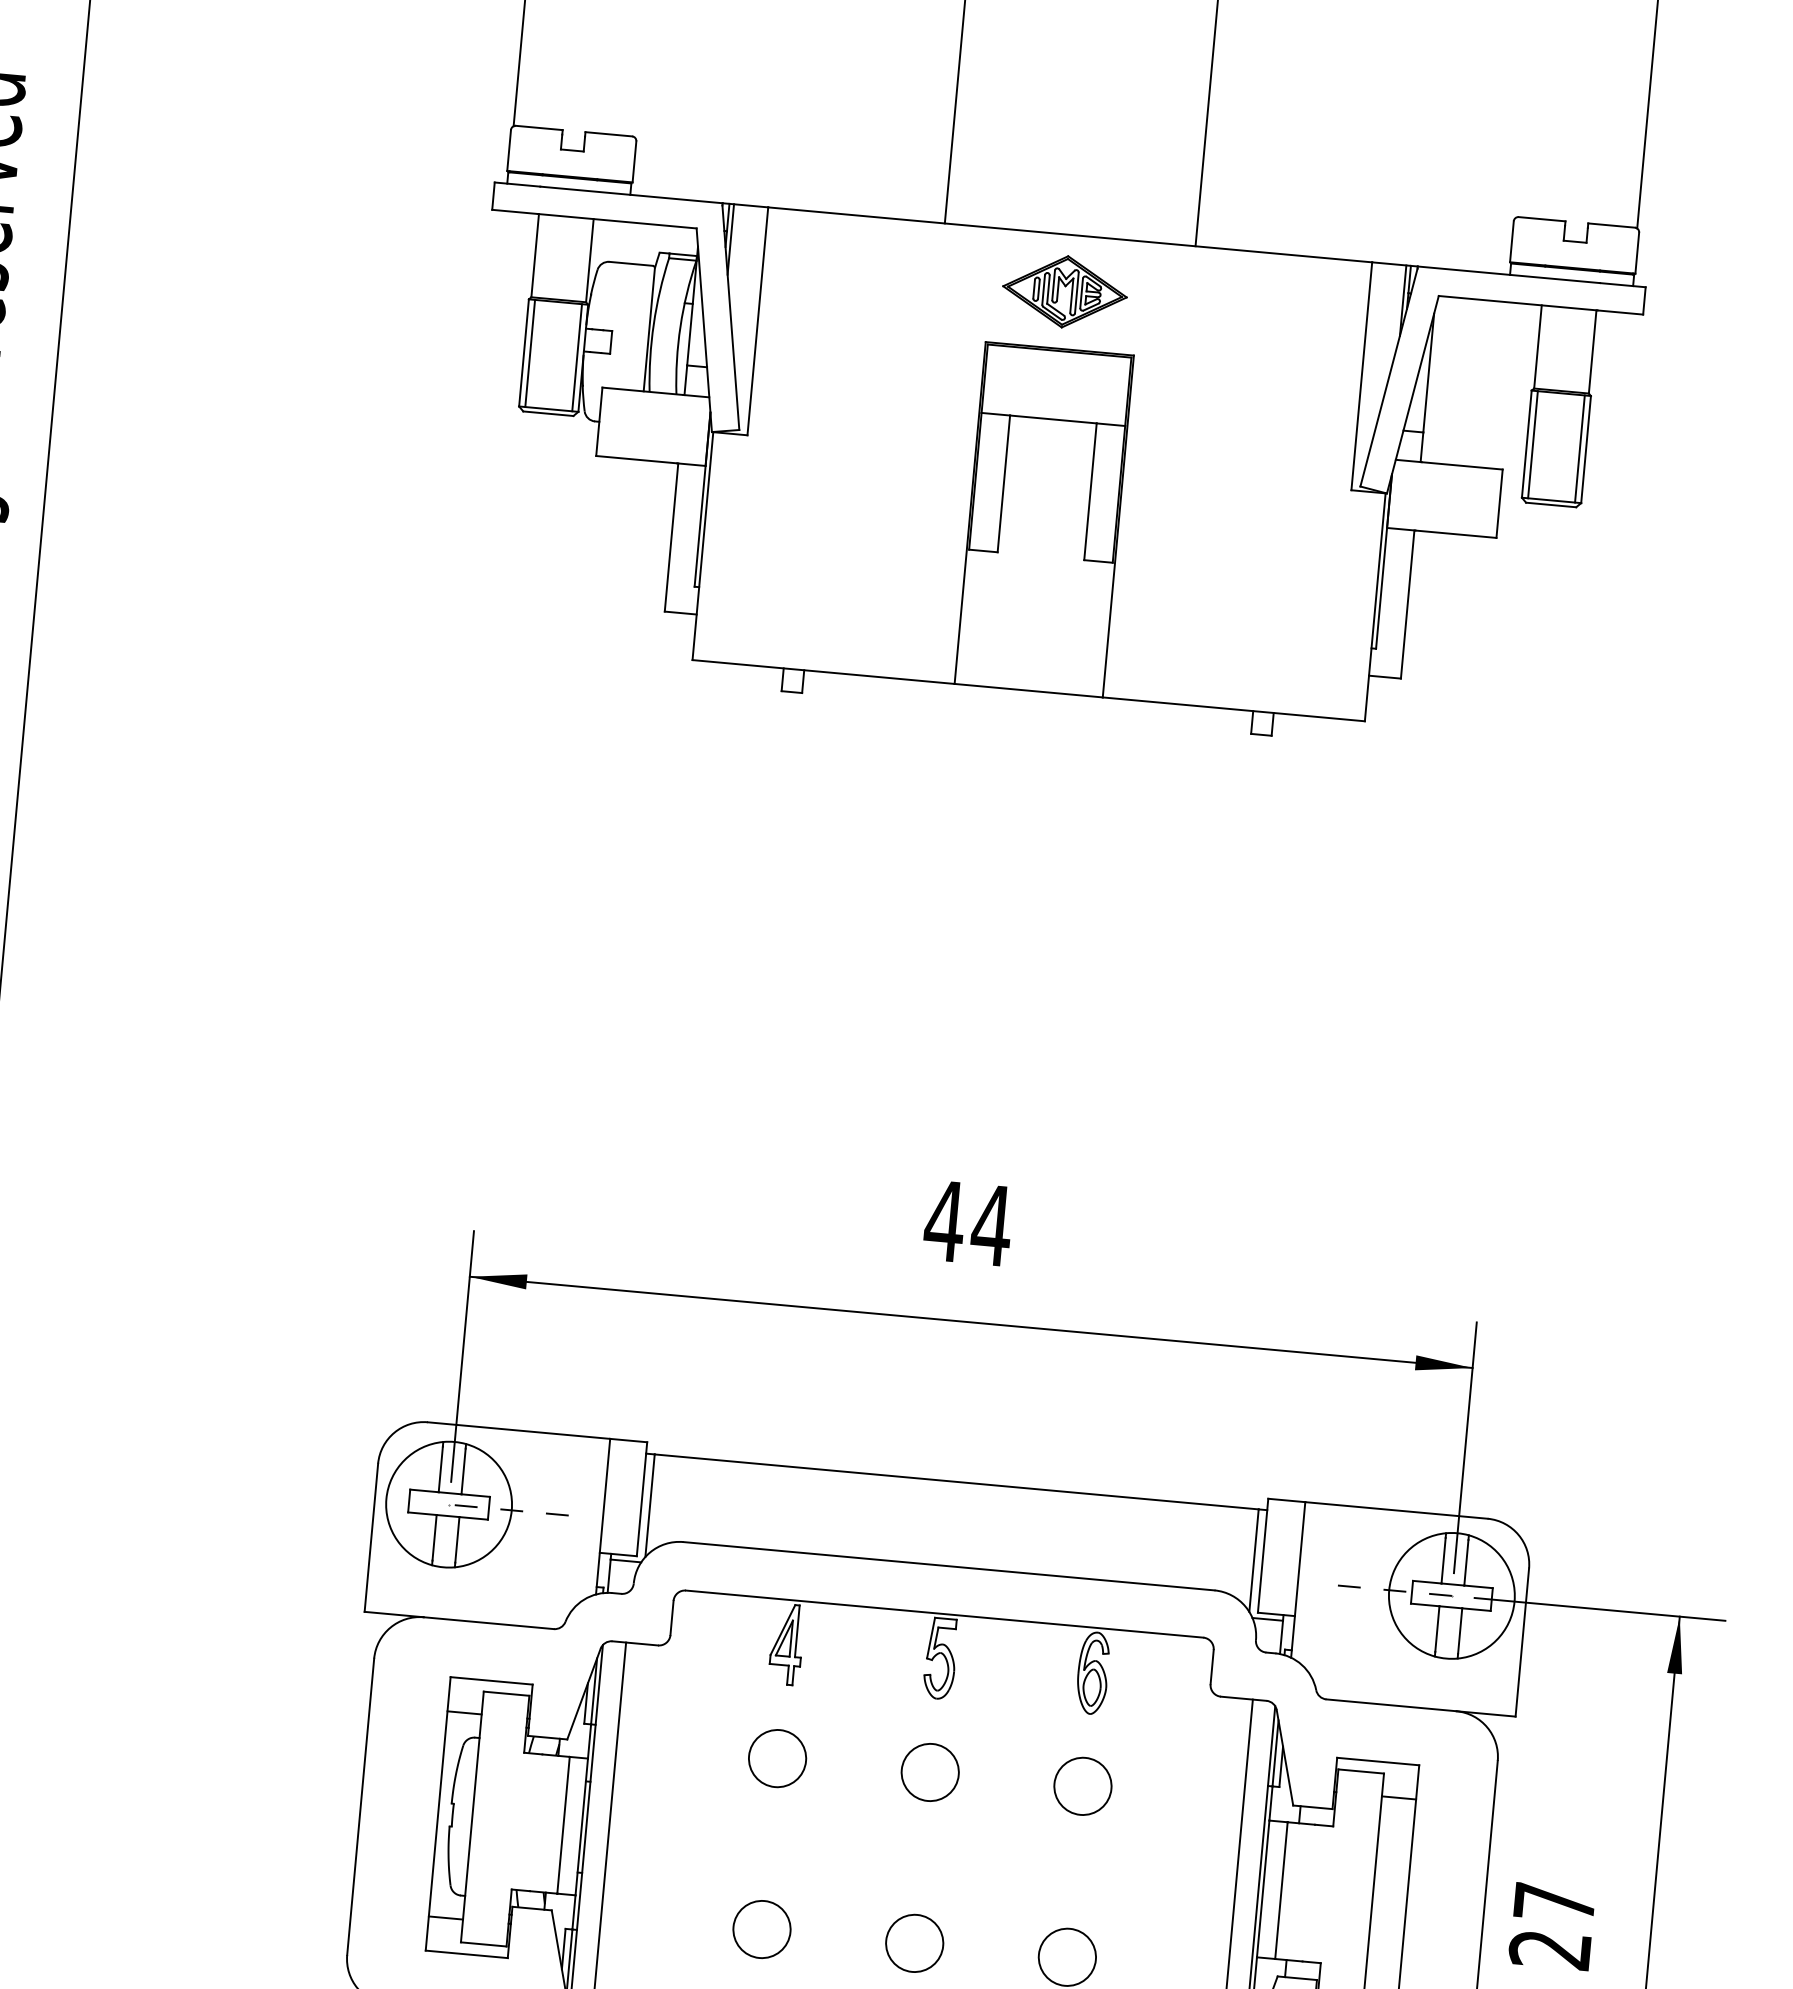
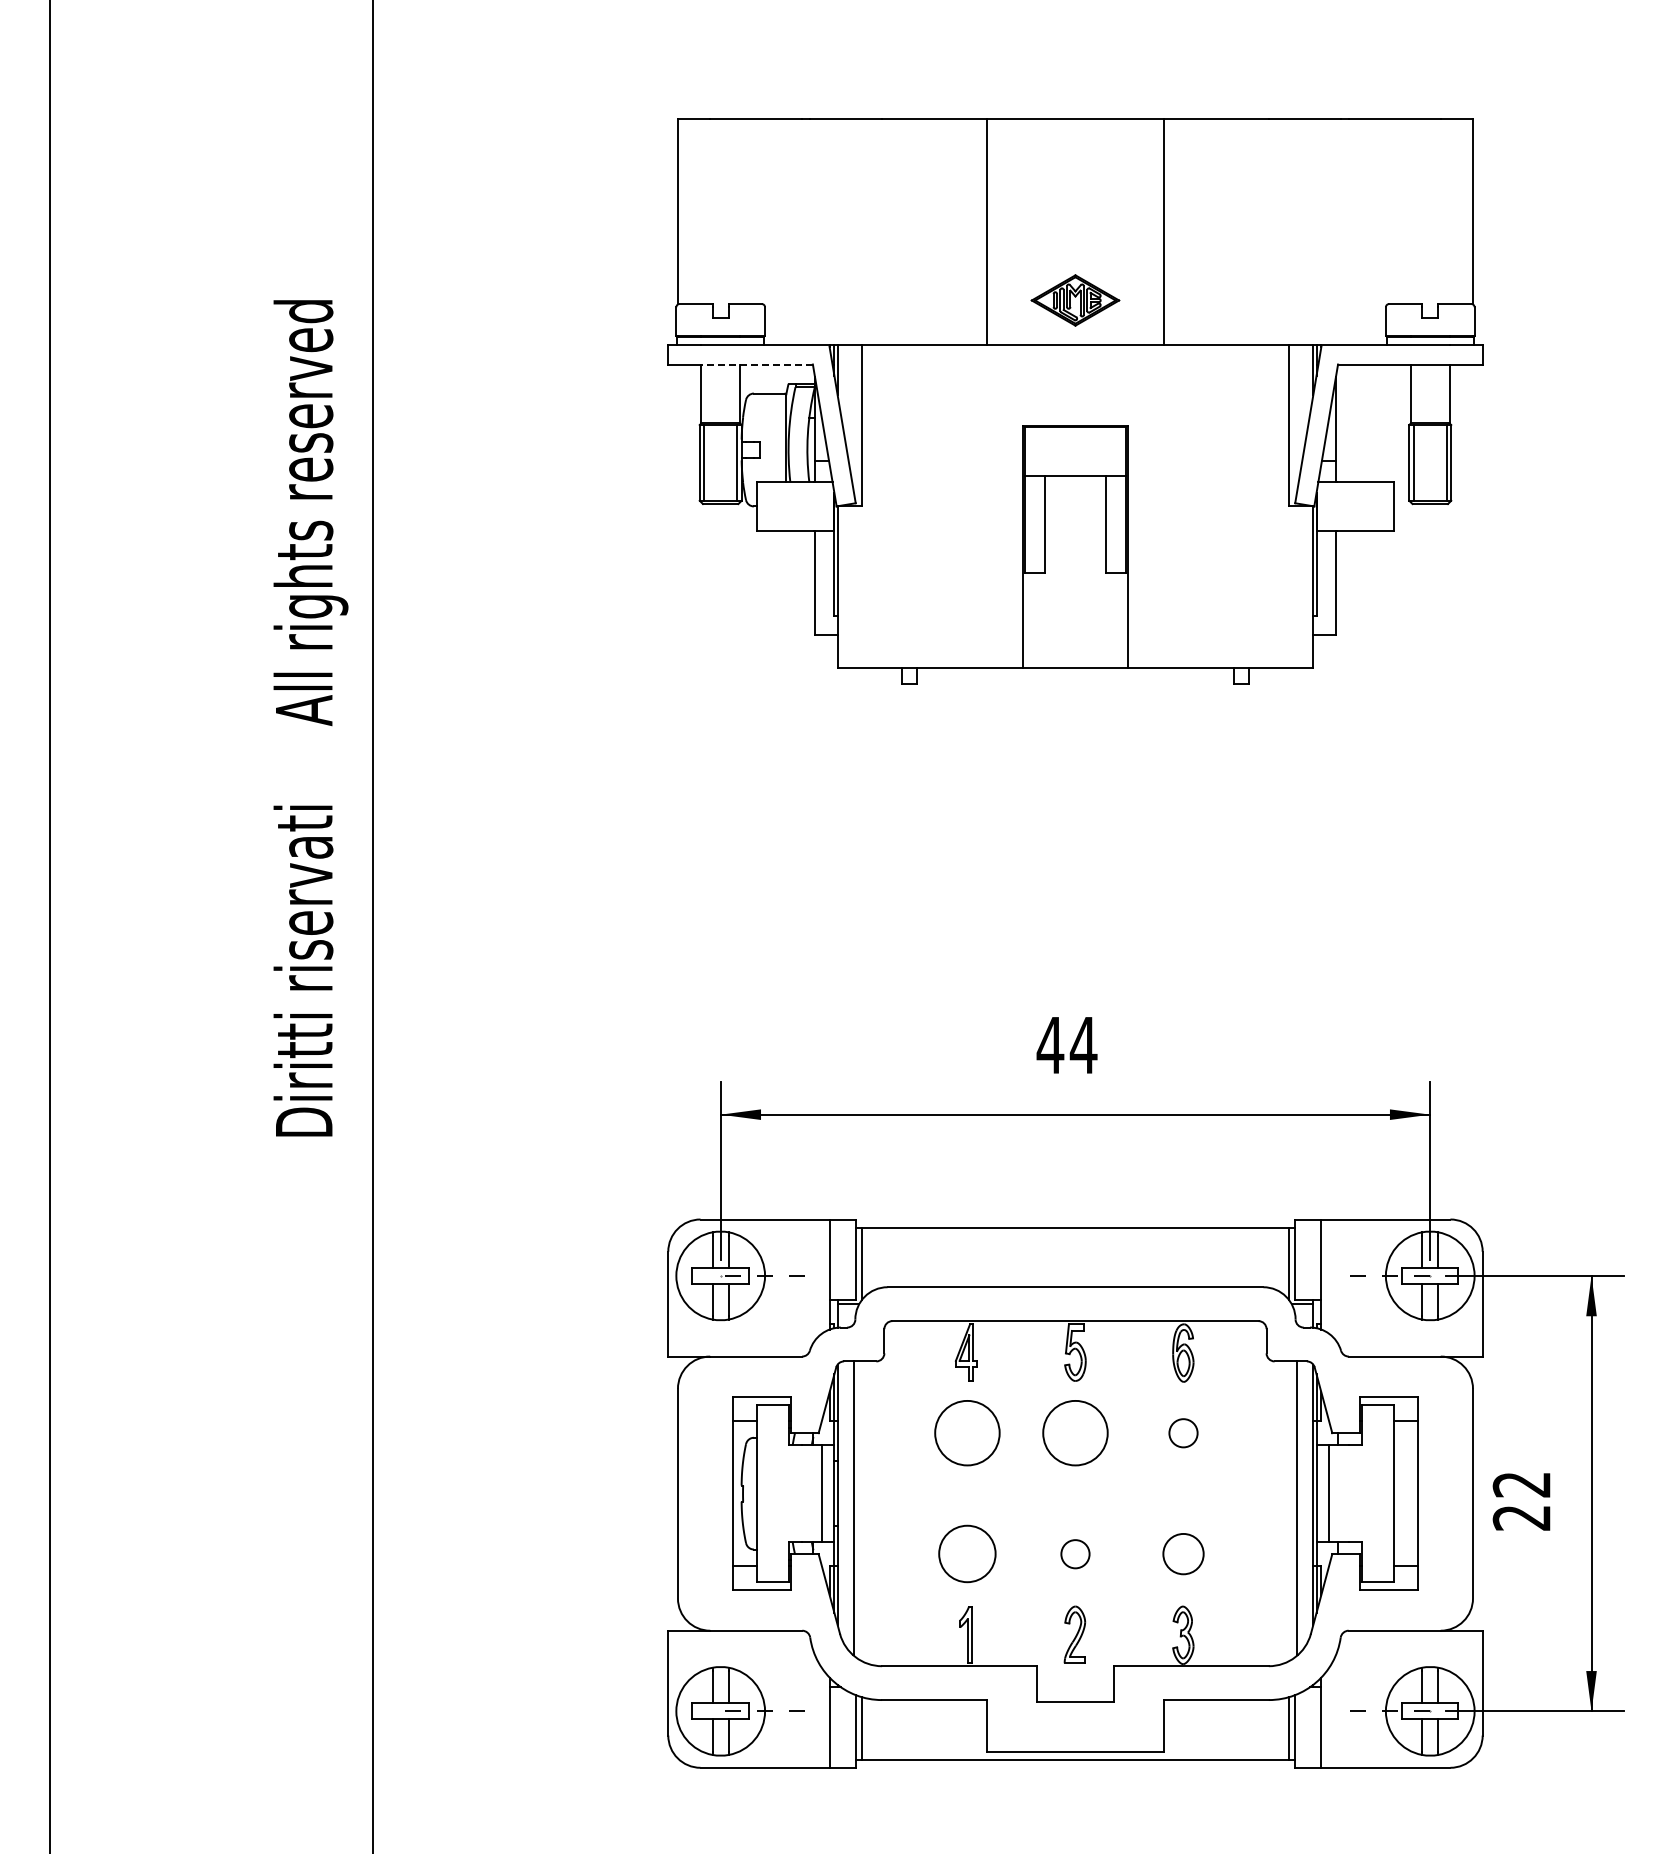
line: (616, 221) -> (756, 364), solid -> dashed
part: (1065, 291) -> (1075, 300), moved
circle: (777, 1759) -> (967, 1433), size x1.6
circle: (930, 1772) -> (1075, 1433), size x1.6
circle: (1082, 1786) -> (1183, 1433), size x0.7
text: (1554, 1902) -> (1521, 1484), 27 -> 22
circle: (762, 1930) -> (967, 1554), size x1.4
circle: (914, 1943) -> (1075, 1554), size x0.7

